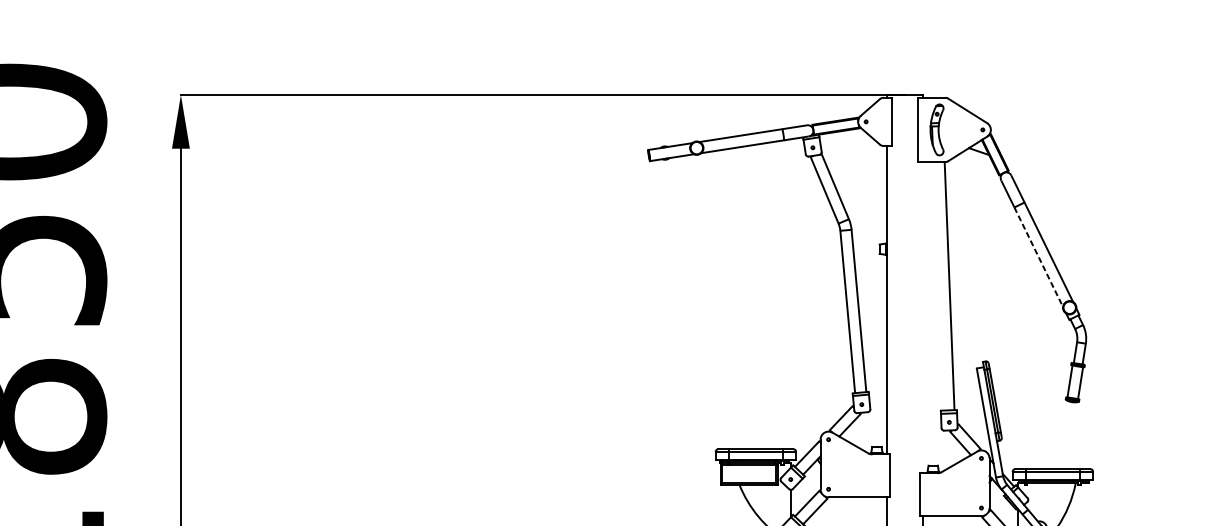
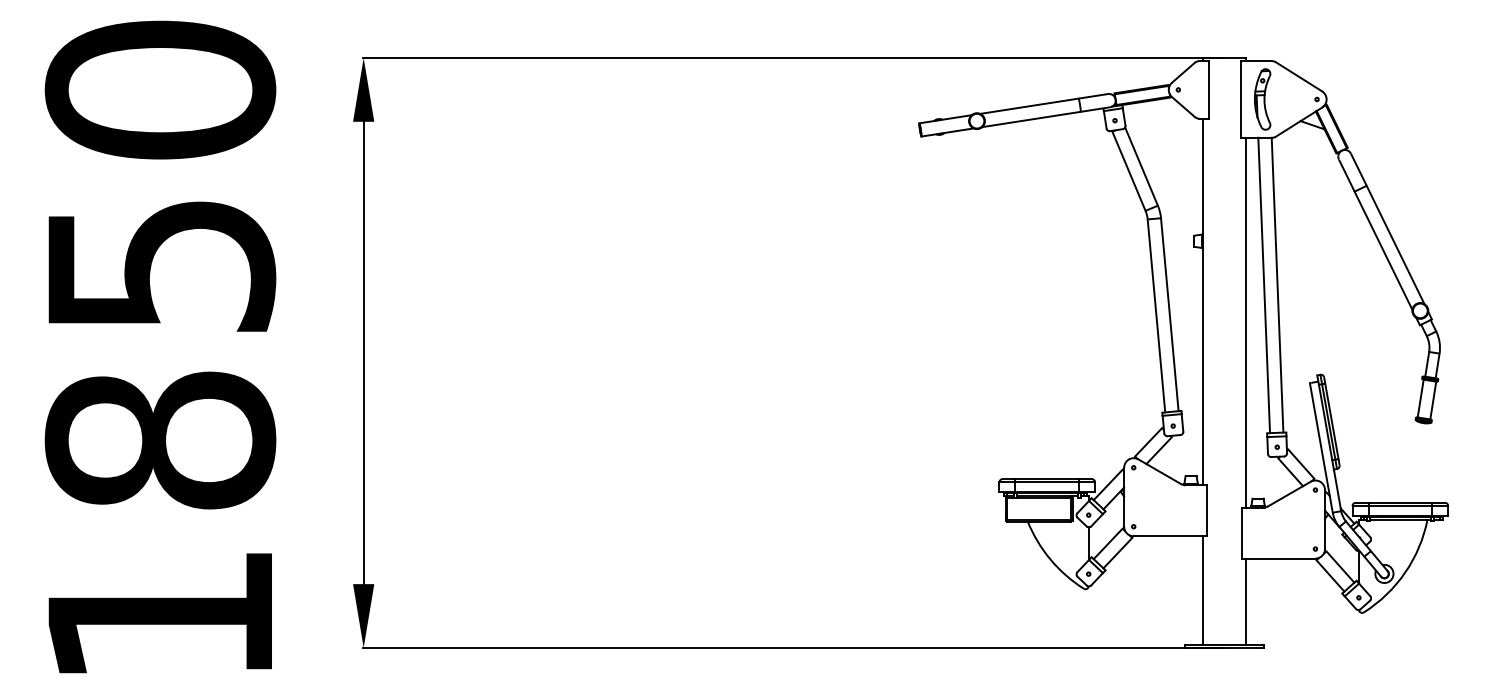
line: (1038, 256) -> (1383, 250), dashed -> solid
line: (938, 286) -> (1264, 285), added
line: (922, 317) -> (1245, 322), added

